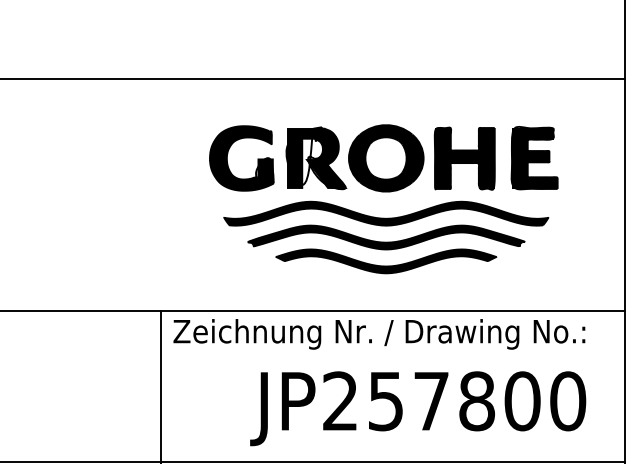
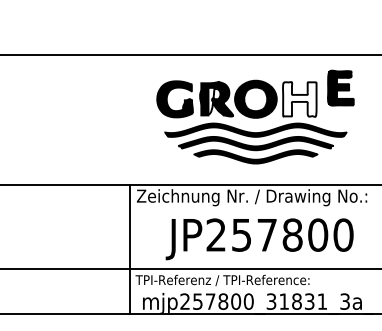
part: (533, 156) -> (340, 87), moved
fill: (464, 158) -> (299, 99), removed
text: (417, 409) -> (259, 239), moved

